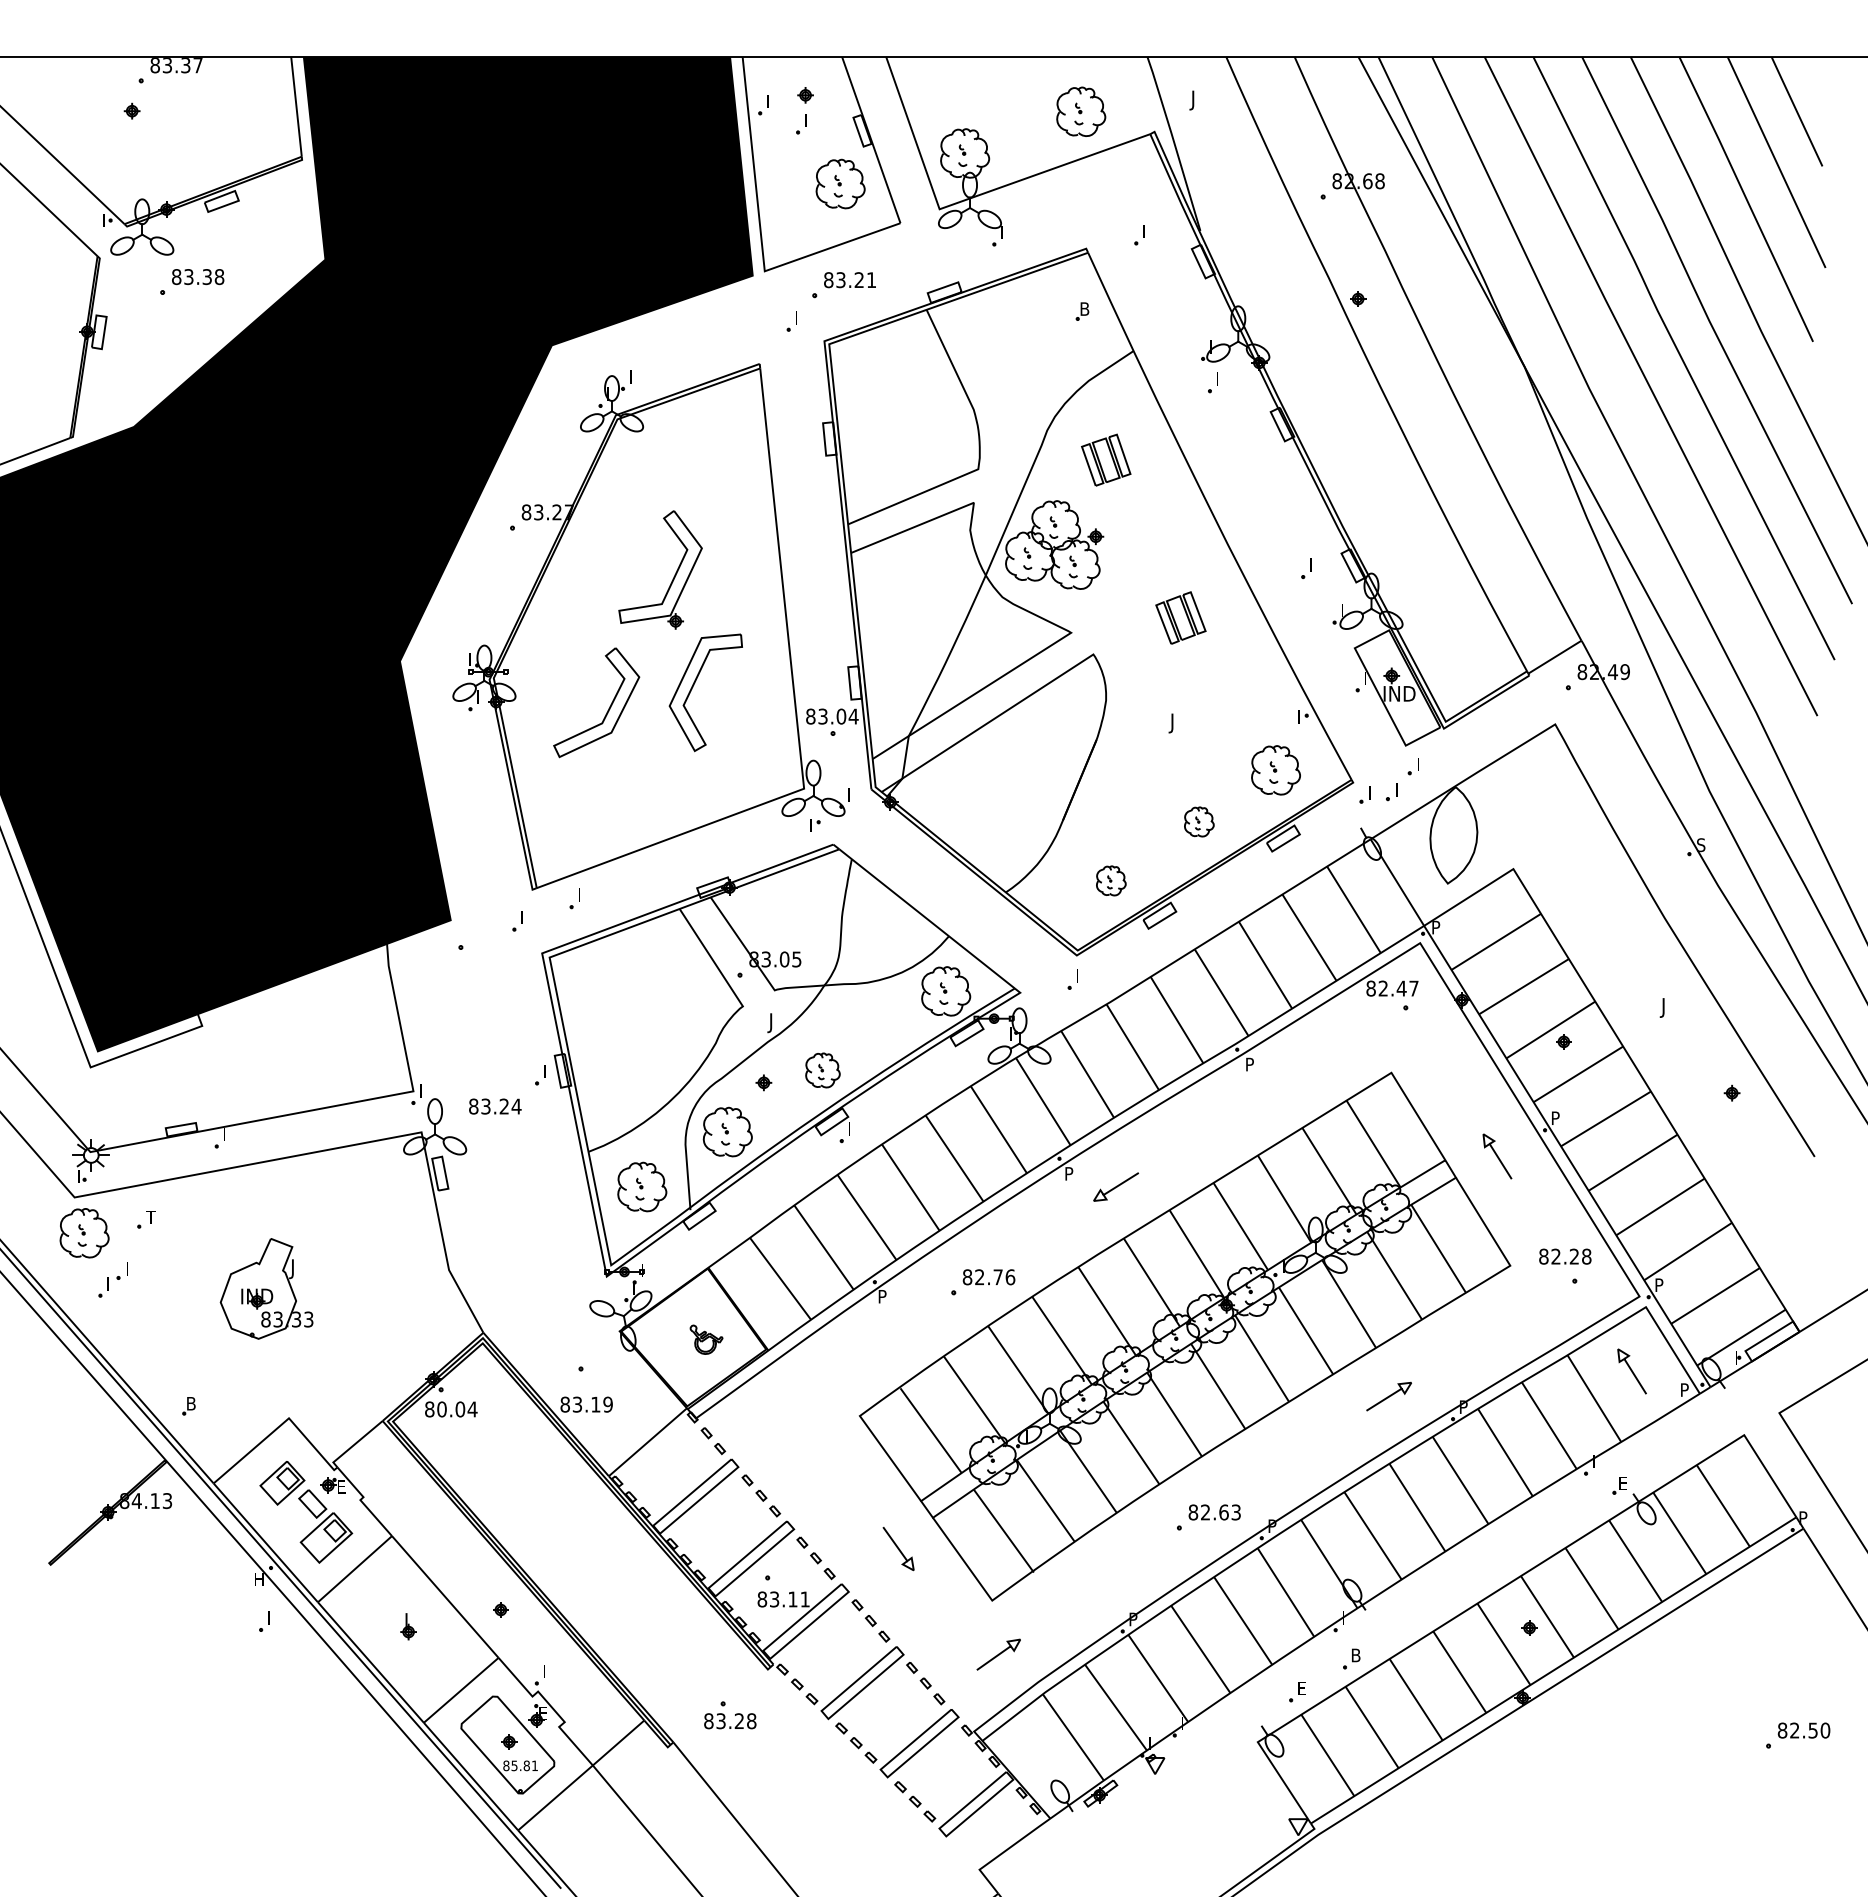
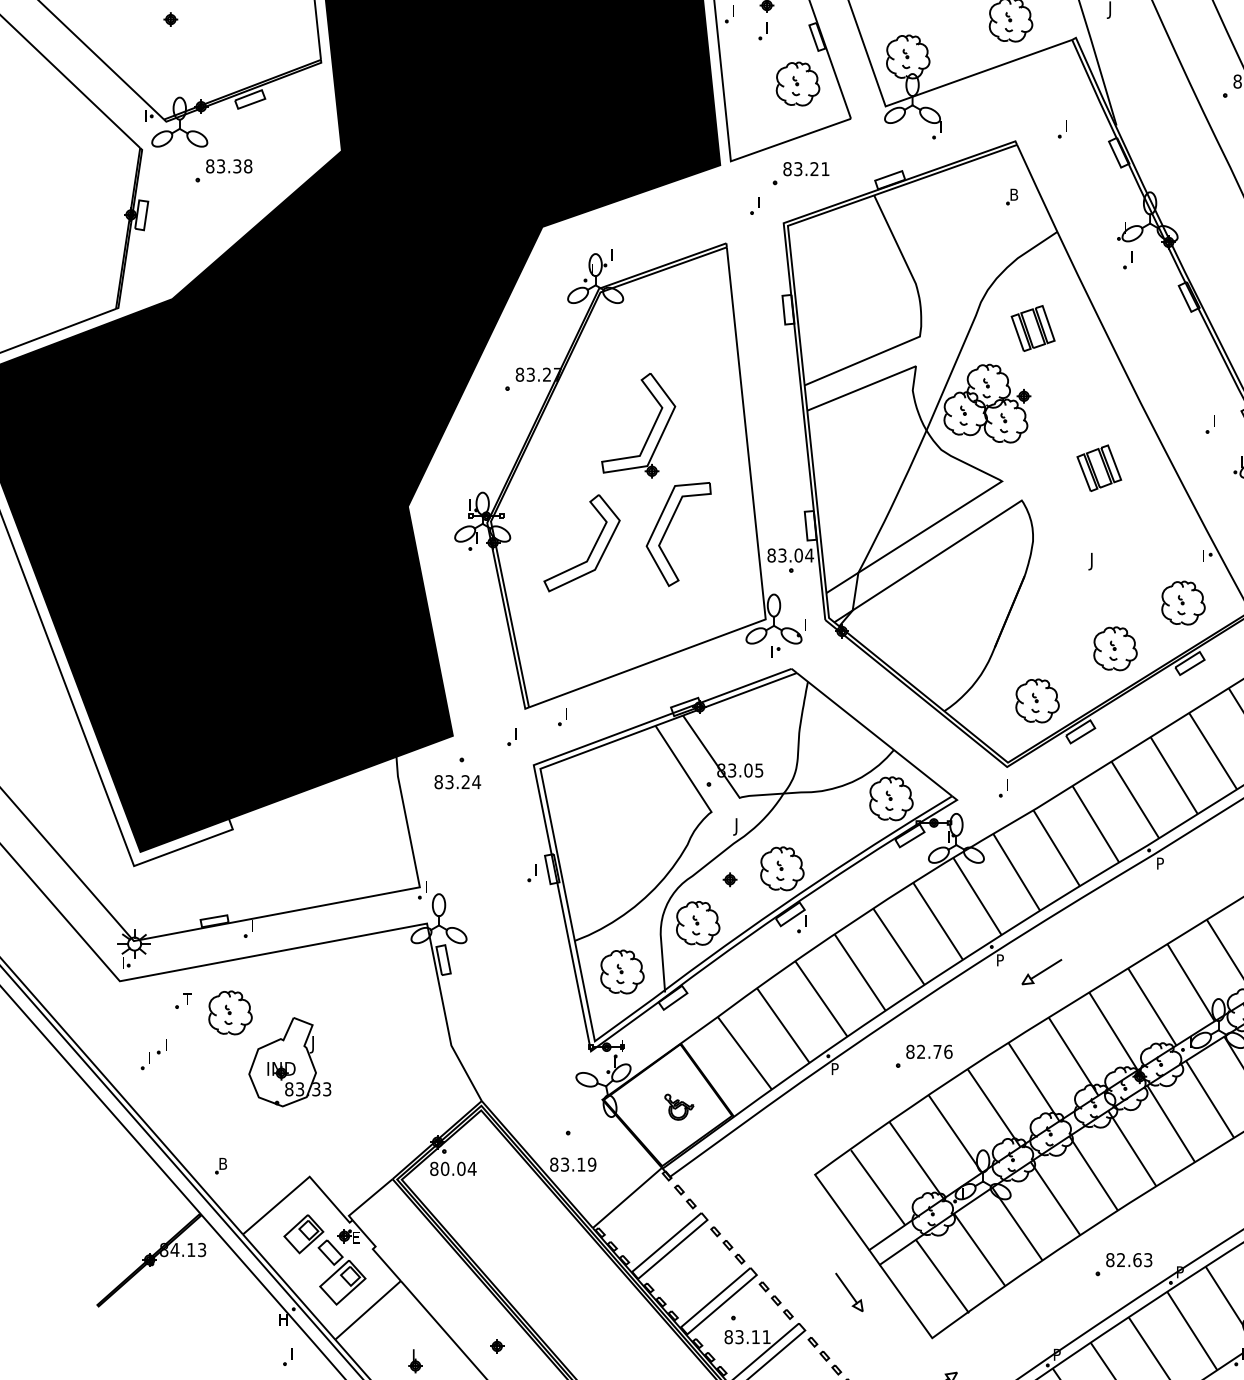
part: (1199, 821) -> (1115, 648), size x1.67
part: (1111, 880) -> (1037, 700), size x1.67
part: (822, 1070) -> (781, 868), size x1.43
text: (495, 1106) -> (457, 782), moved
part: (84, 1233) -> (230, 1013), moved

